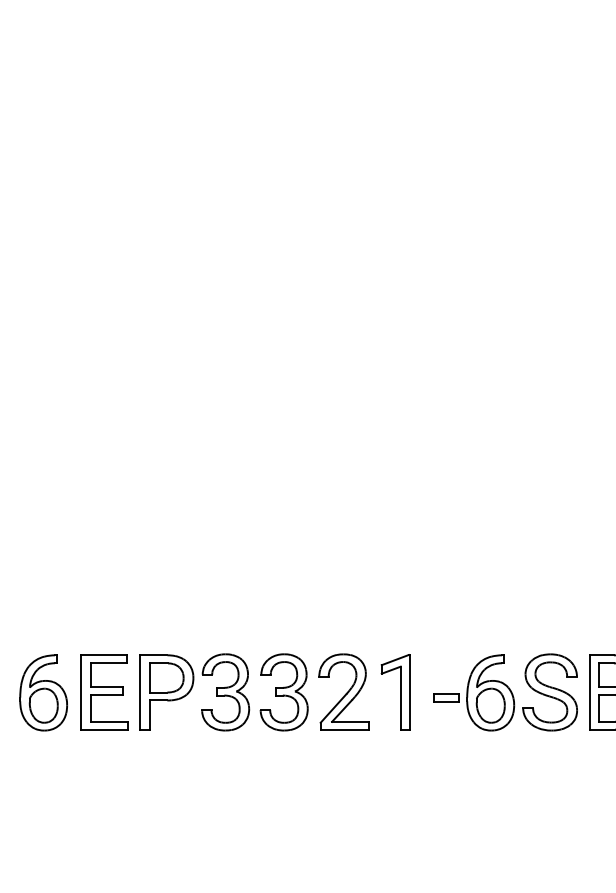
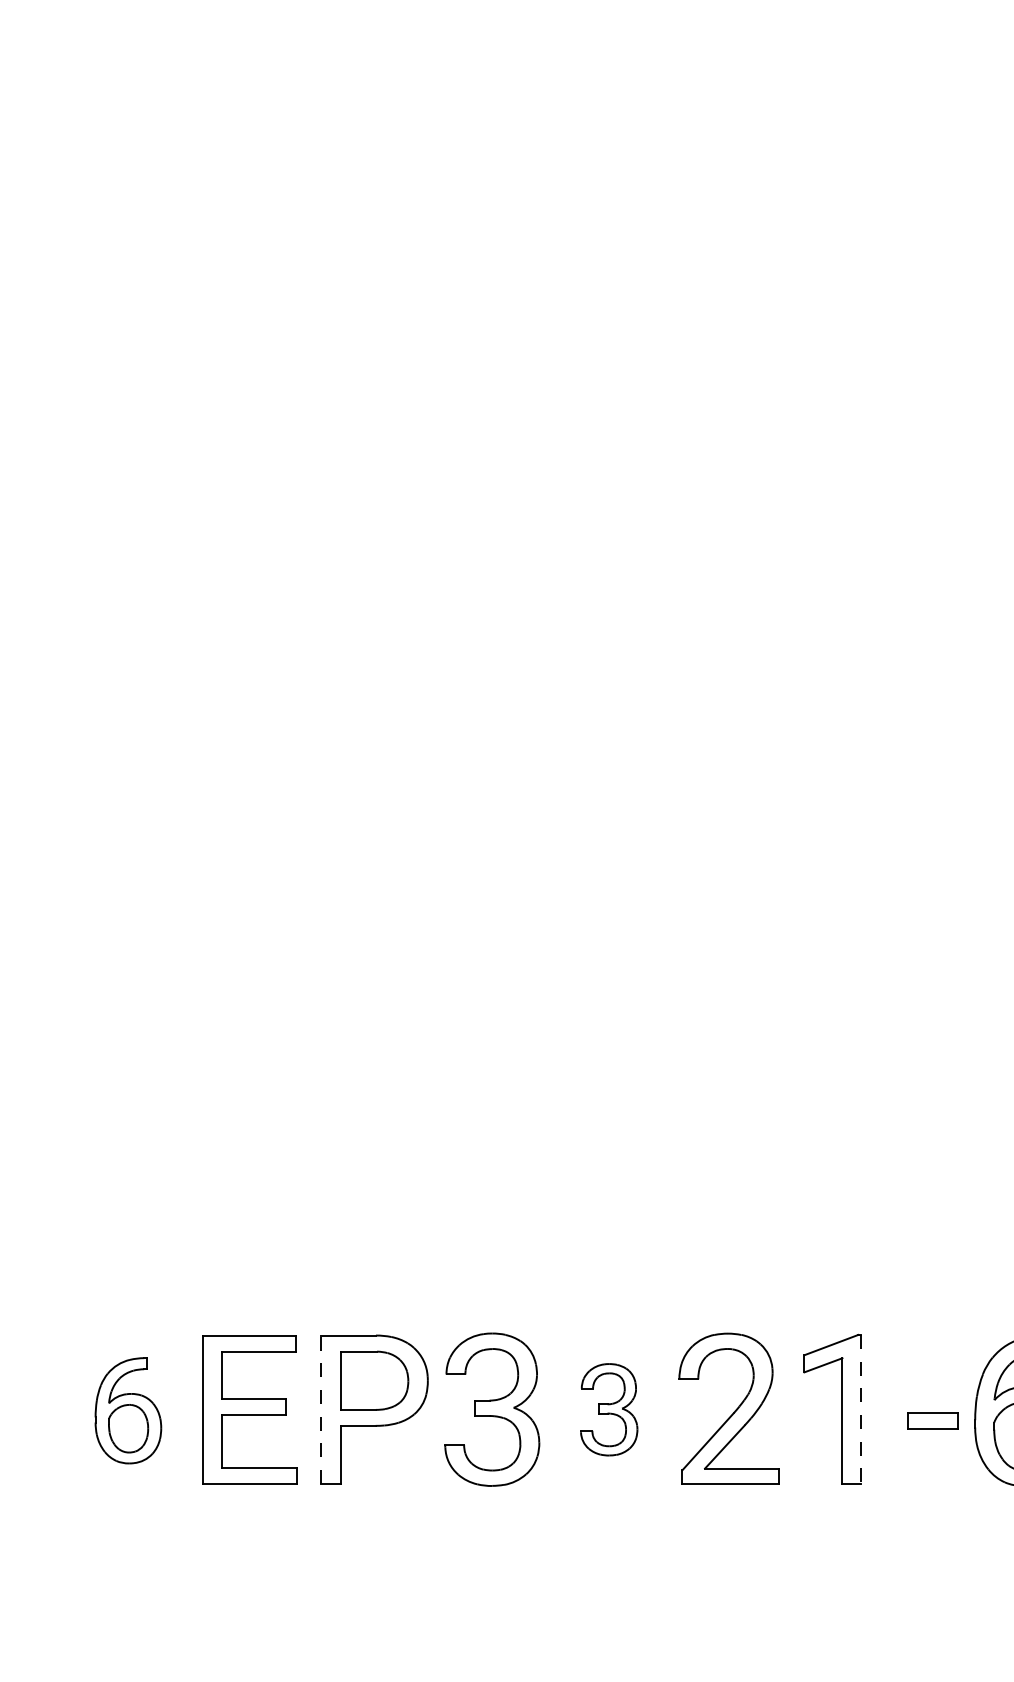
line: (140, 691) -> (322, 1407), solid -> dashed
part: (43, 692) -> (128, 1409), size x0.7
part: (283, 692) -> (607, 1409), size x0.6
line: (410, 692) -> (861, 1409), solid -> dashed

